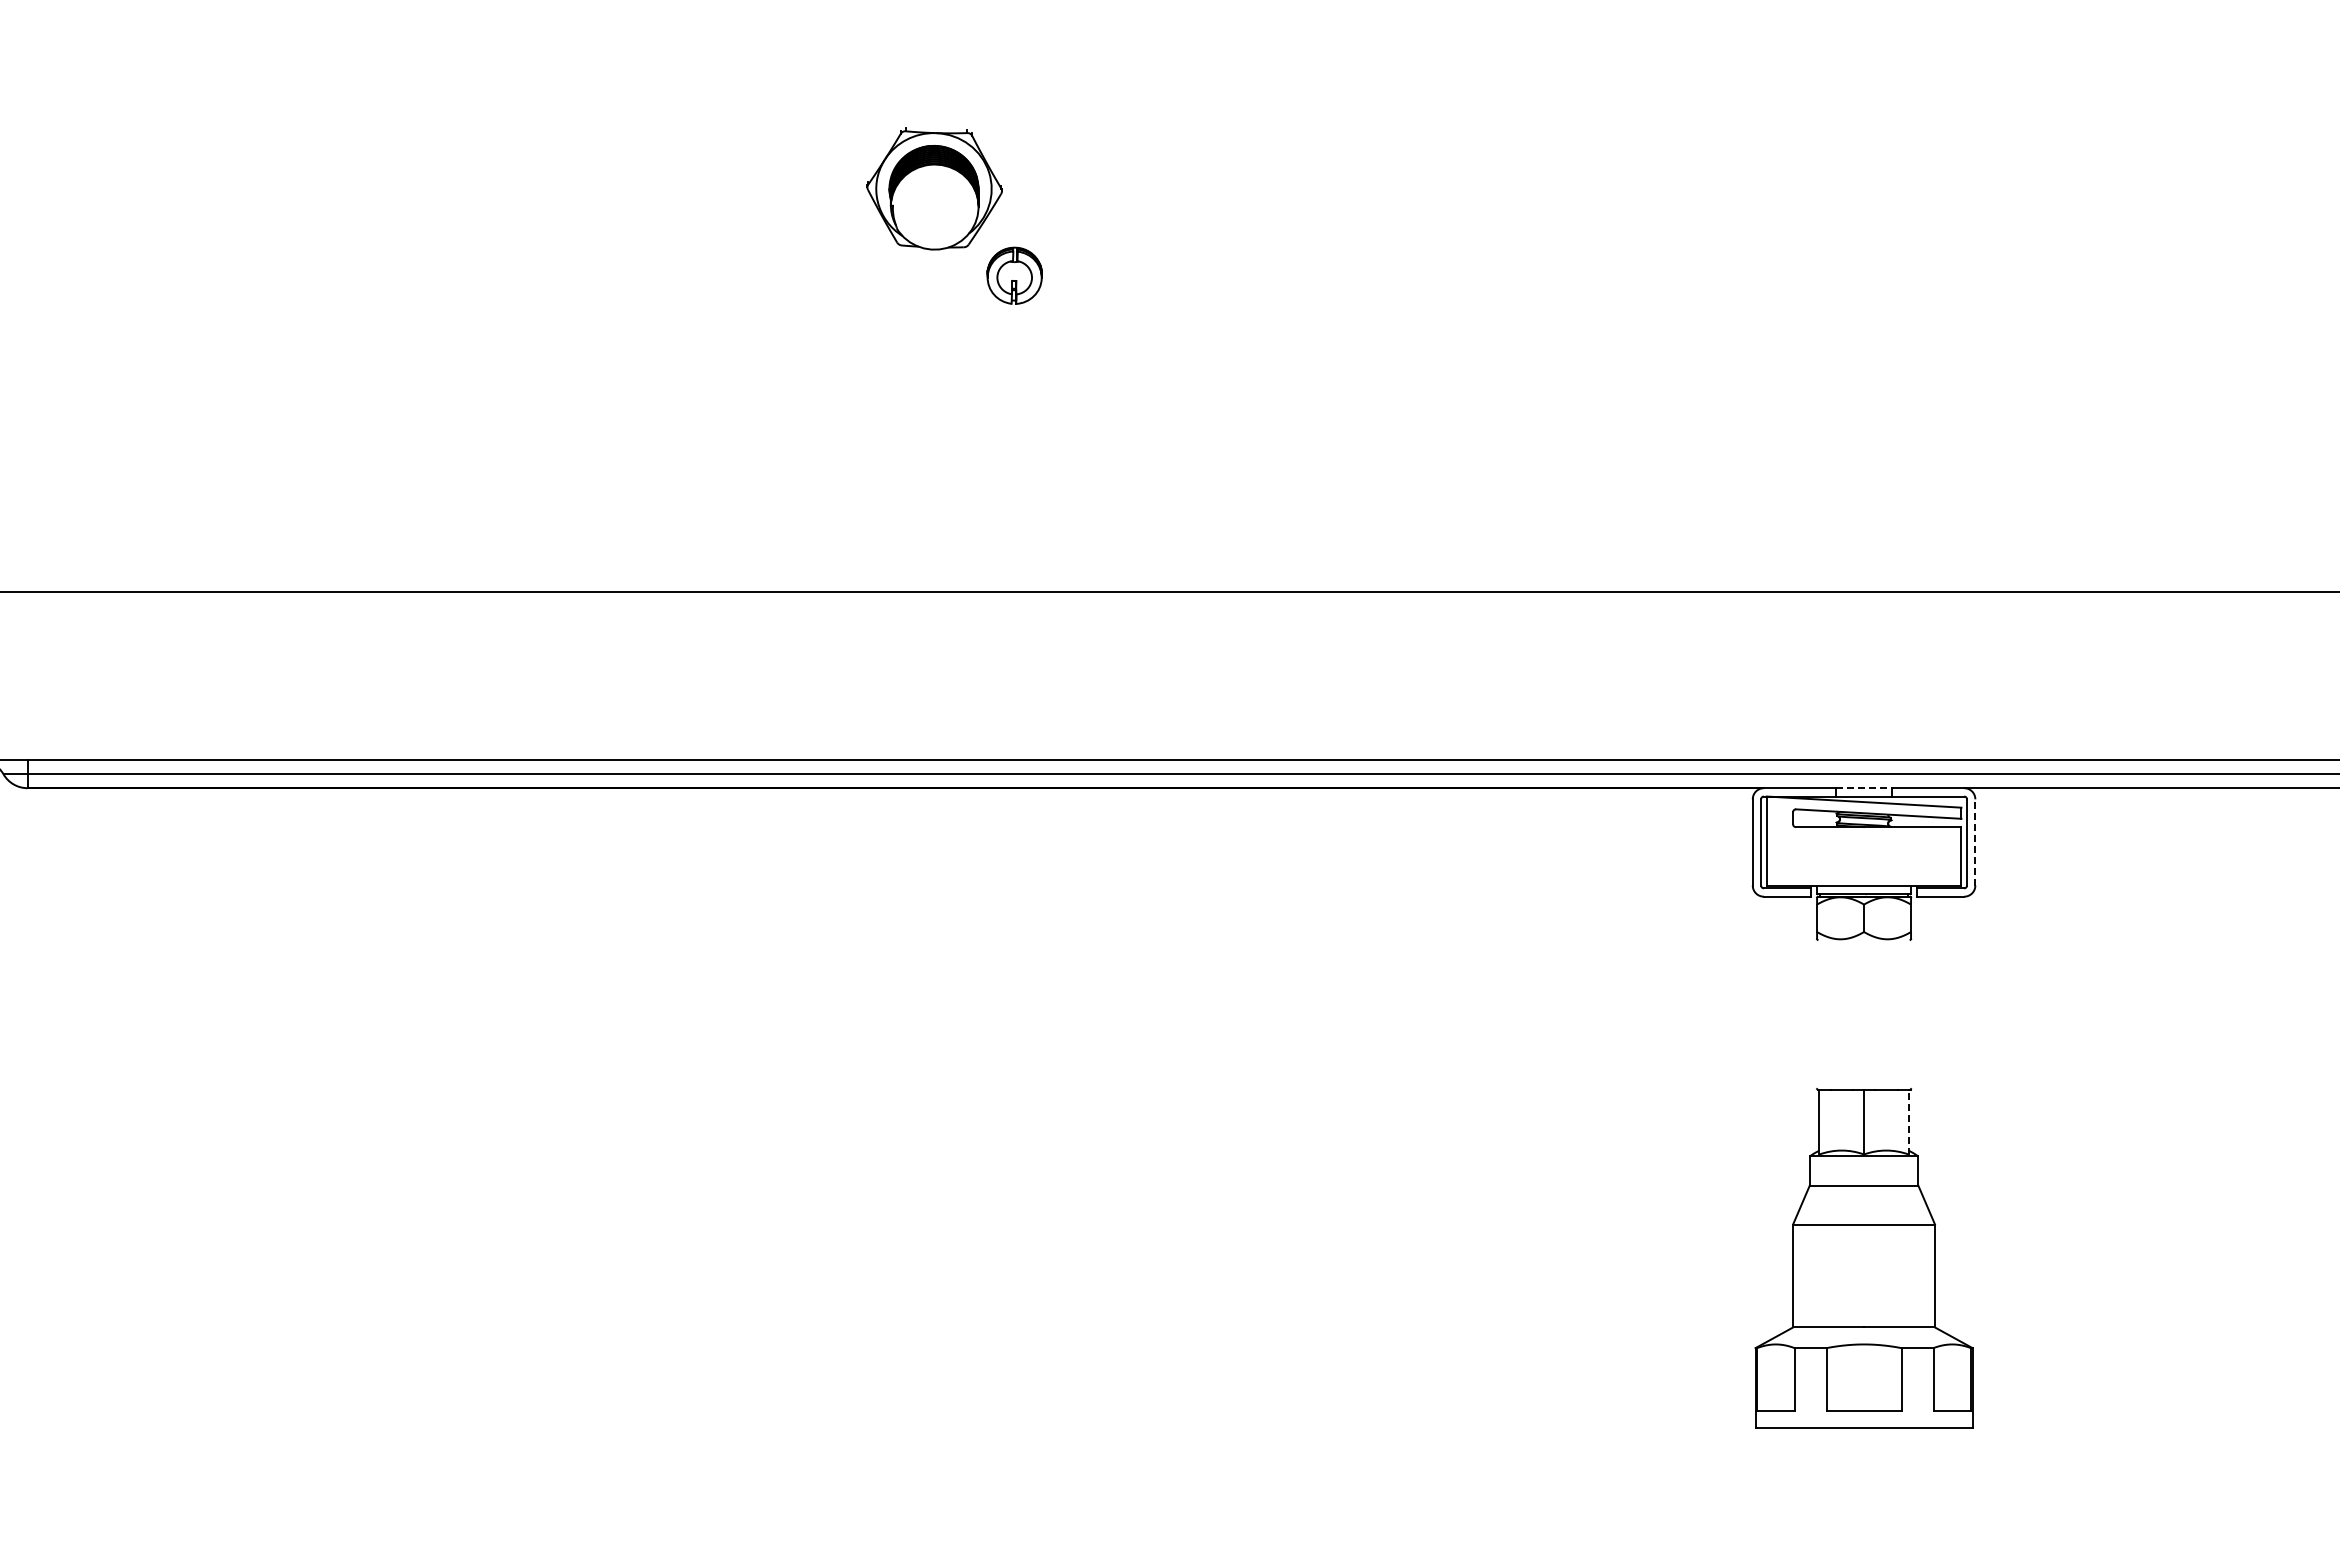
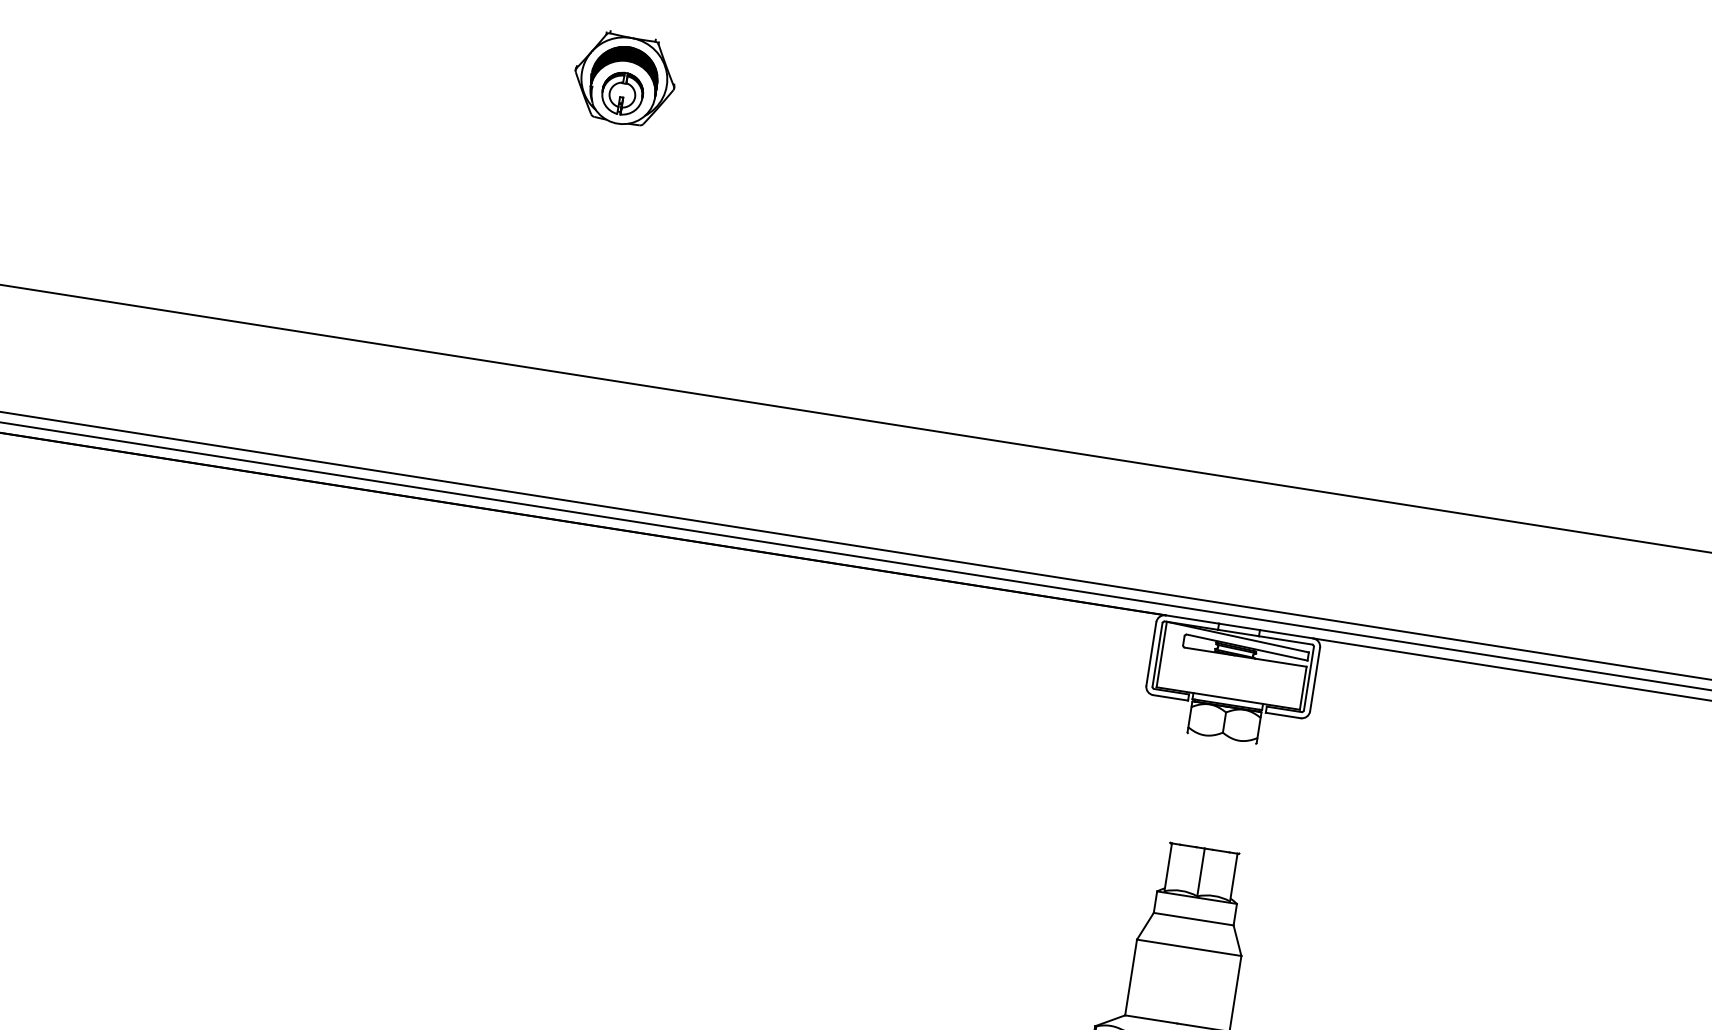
part: (1014, 275) -> (622, 93), moved
line: (1864, 788) -> (1239, 627), dashed -> solid
line: (1975, 841) -> (1315, 678), dashed -> solid
line: (1908, 1121) -> (1233, 877), dashed -> solid

